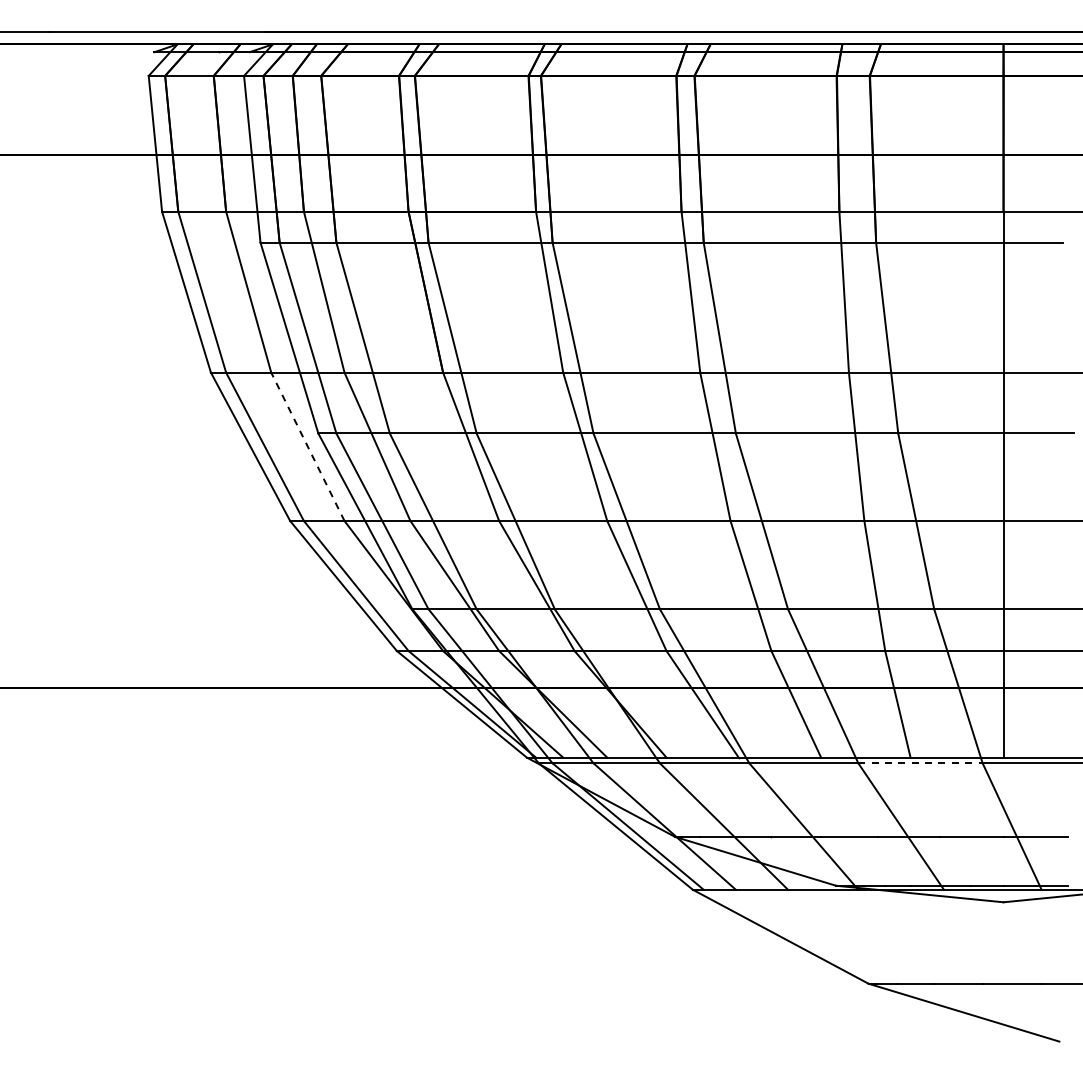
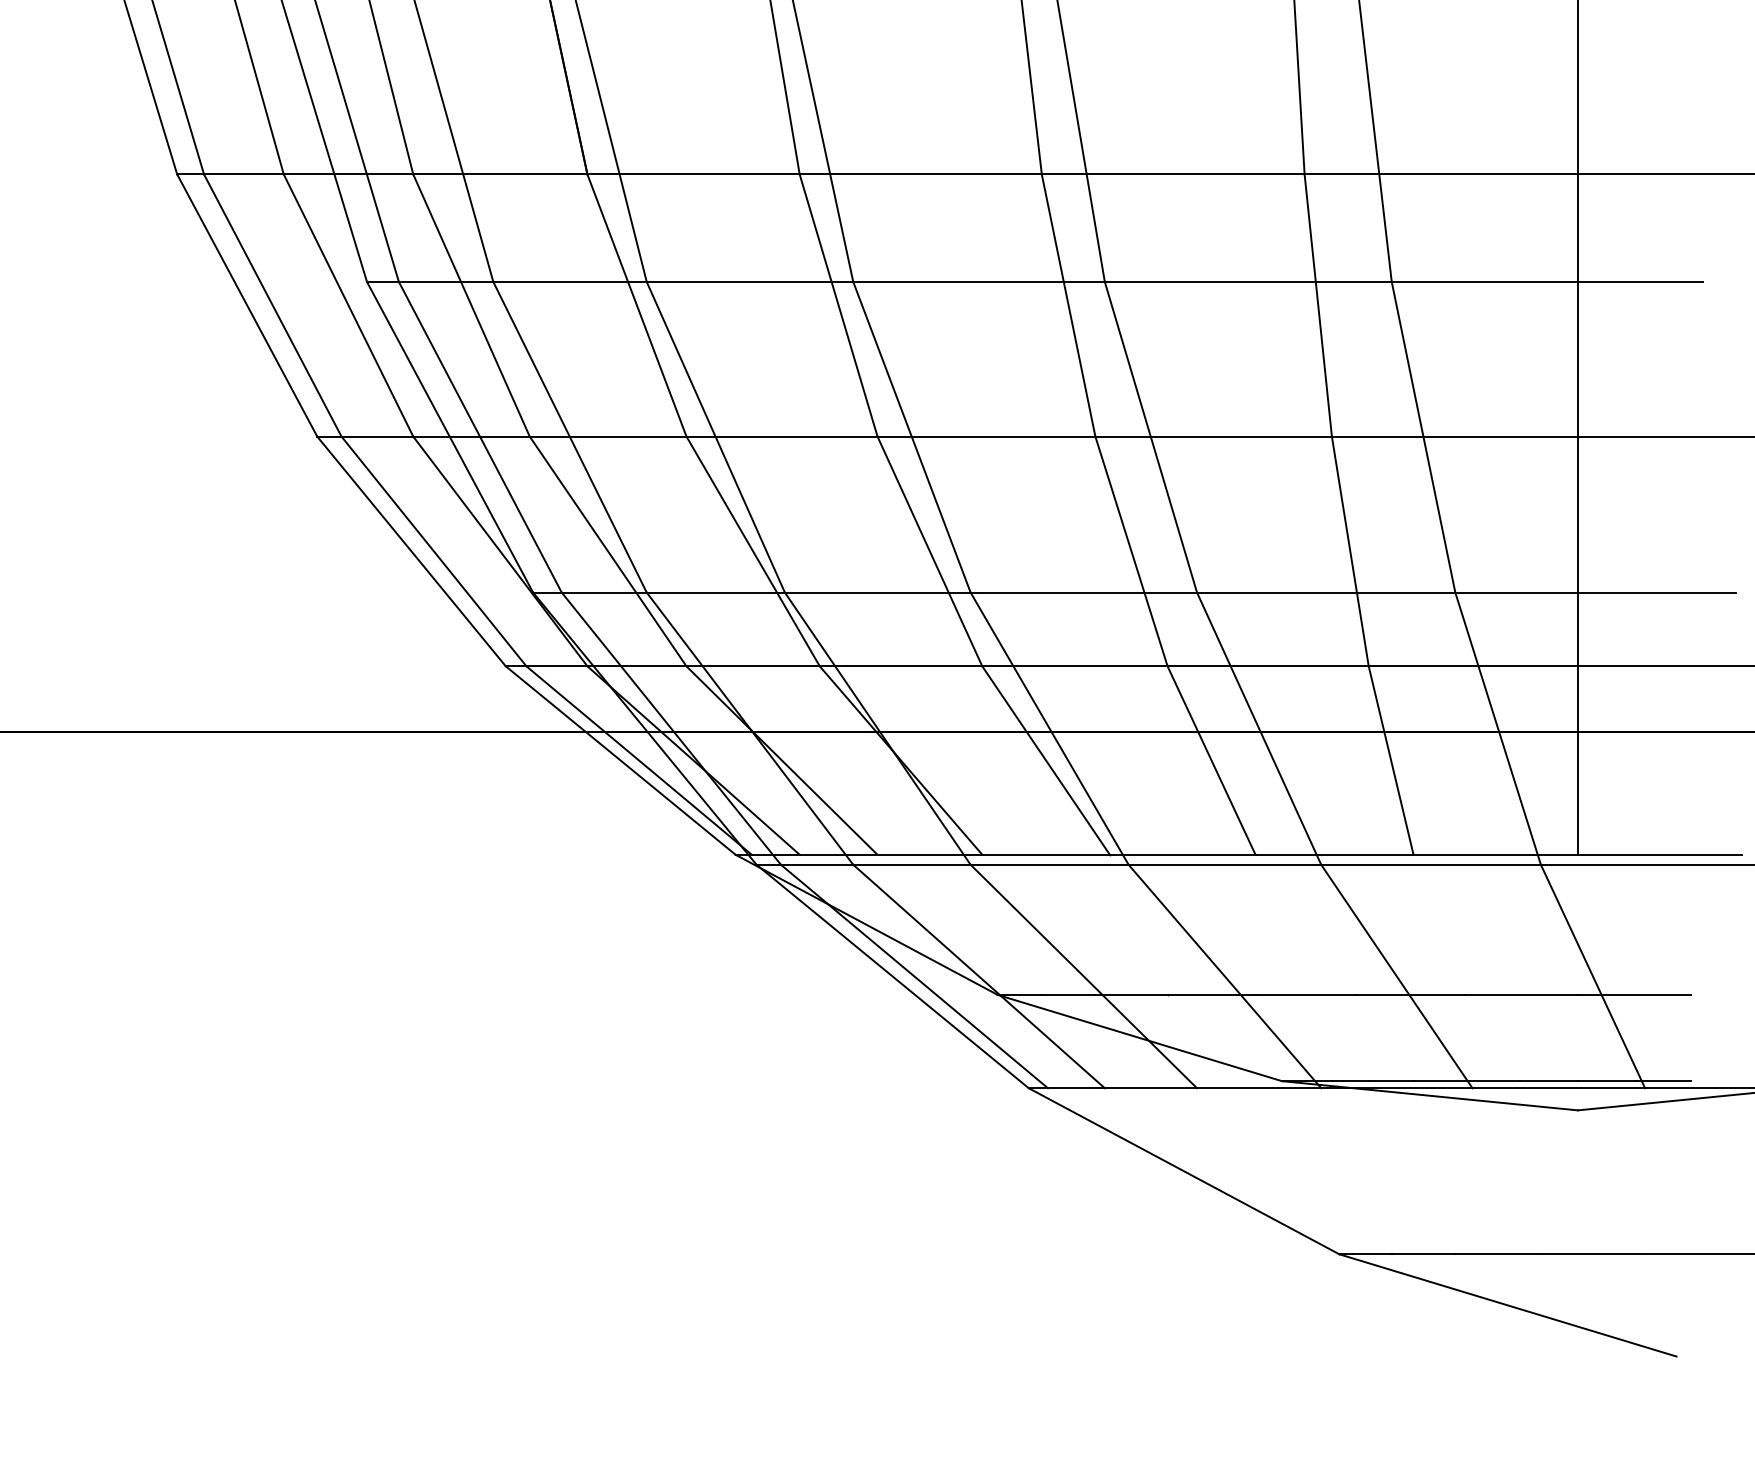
line: (307, 446) -> (347, 304), dashed -> solid
line: (921, 763) -> (1432, 865), dashed -> solid

